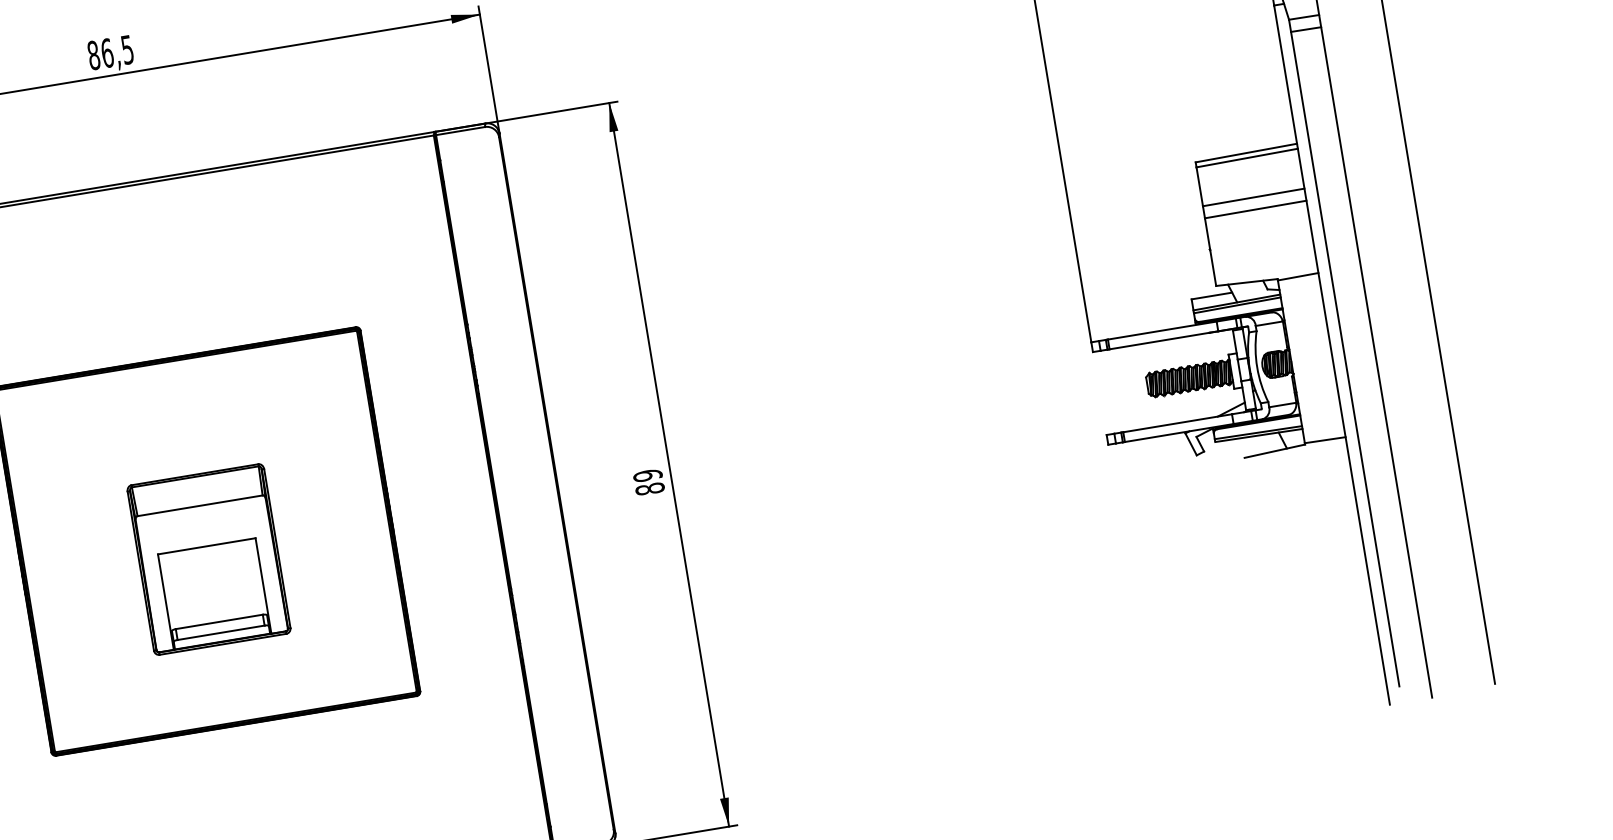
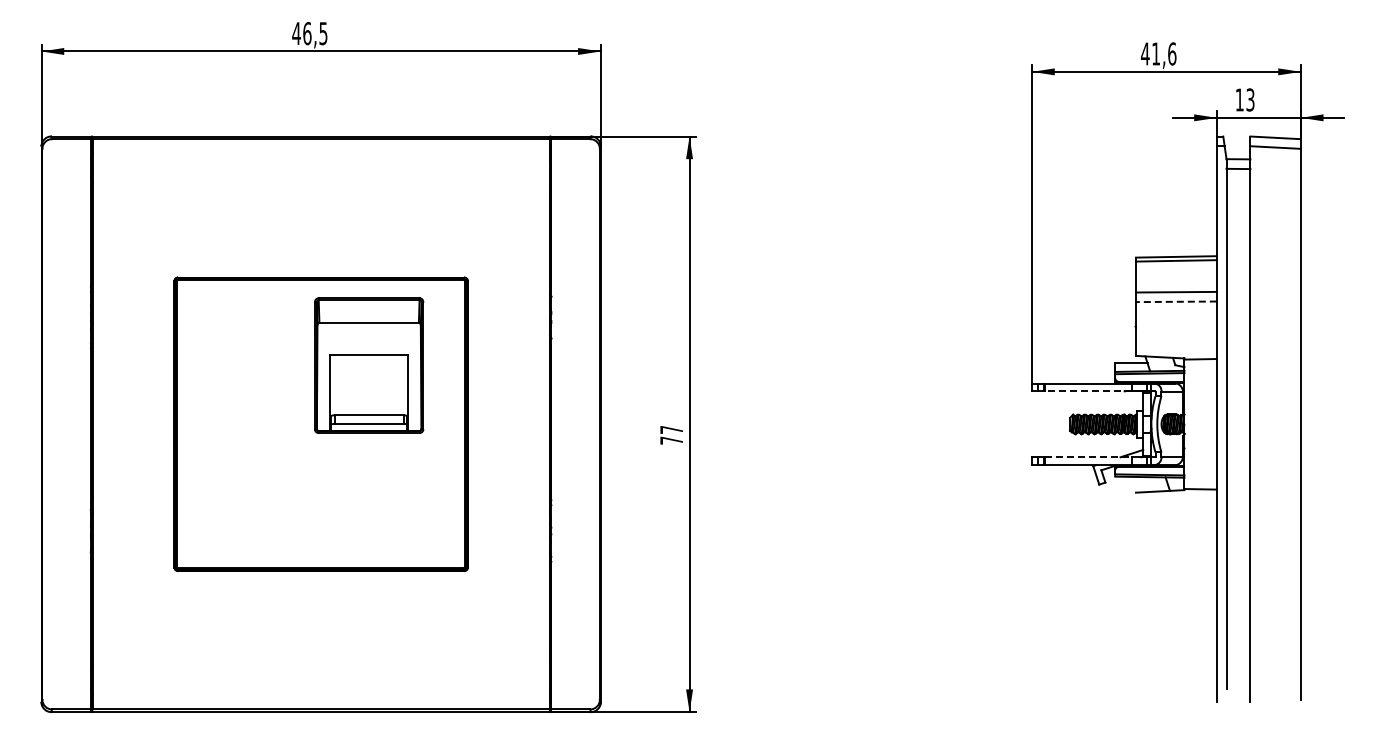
text: (93, 55) -> (296, 33), 86,5 -> 46,5
line: (1254, 209) -> (1175, 301), solid -> dashed
line: (1163, 340) -> (1088, 391), solid -> dashed
line: (1178, 423) -> (1089, 457), solid -> dashed
text: (648, 481) -> (671, 434), 89 -> 77
part: (209, 559) -> (369, 365), moved

